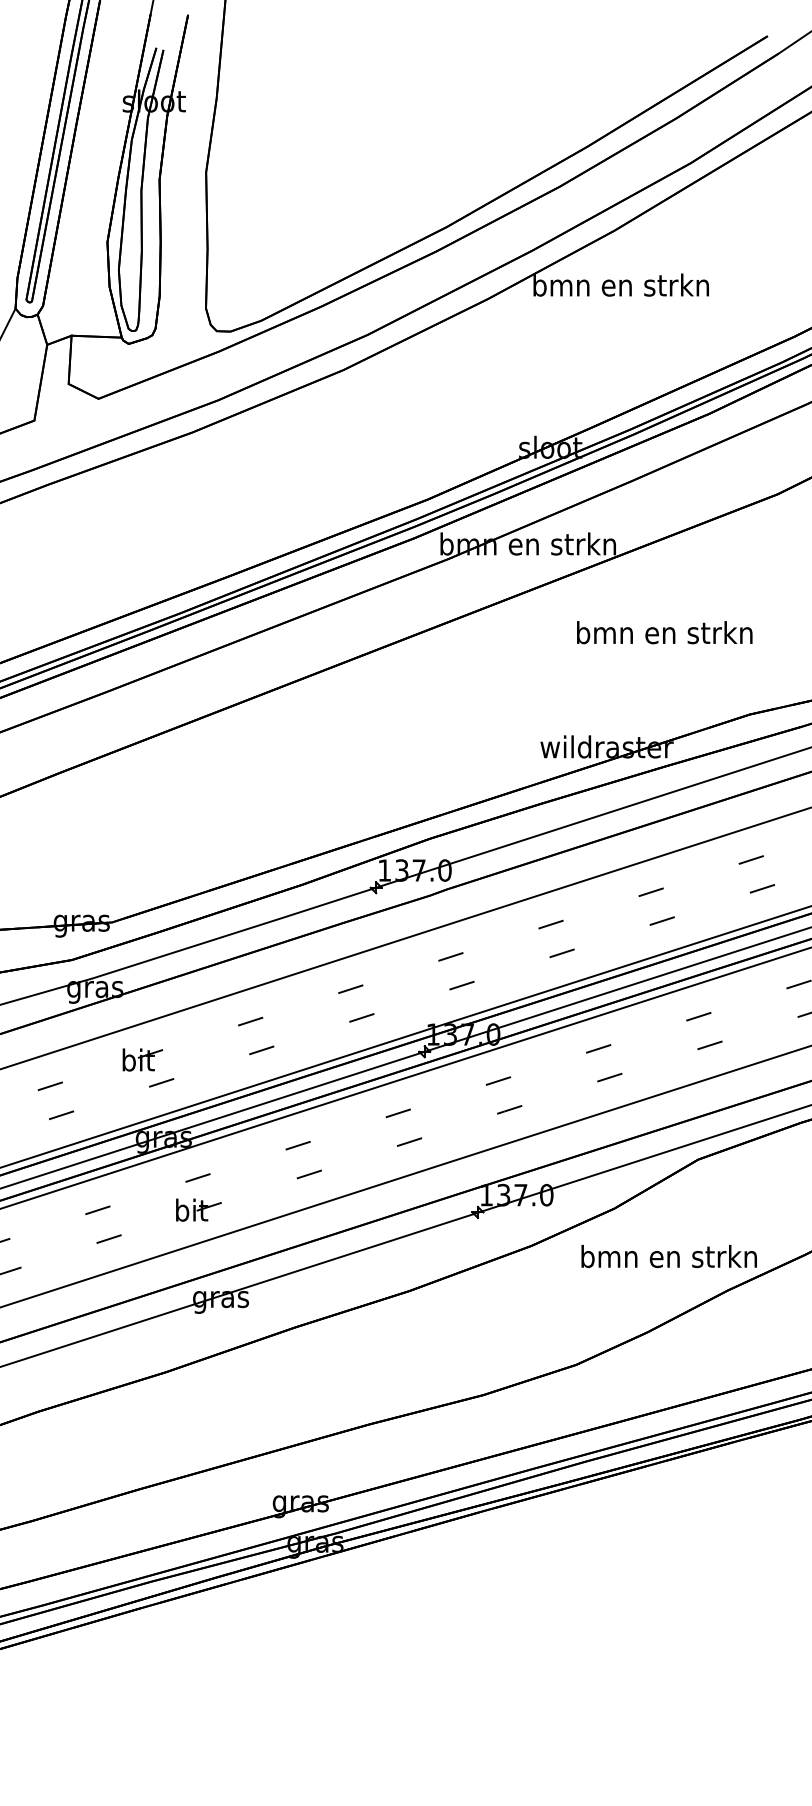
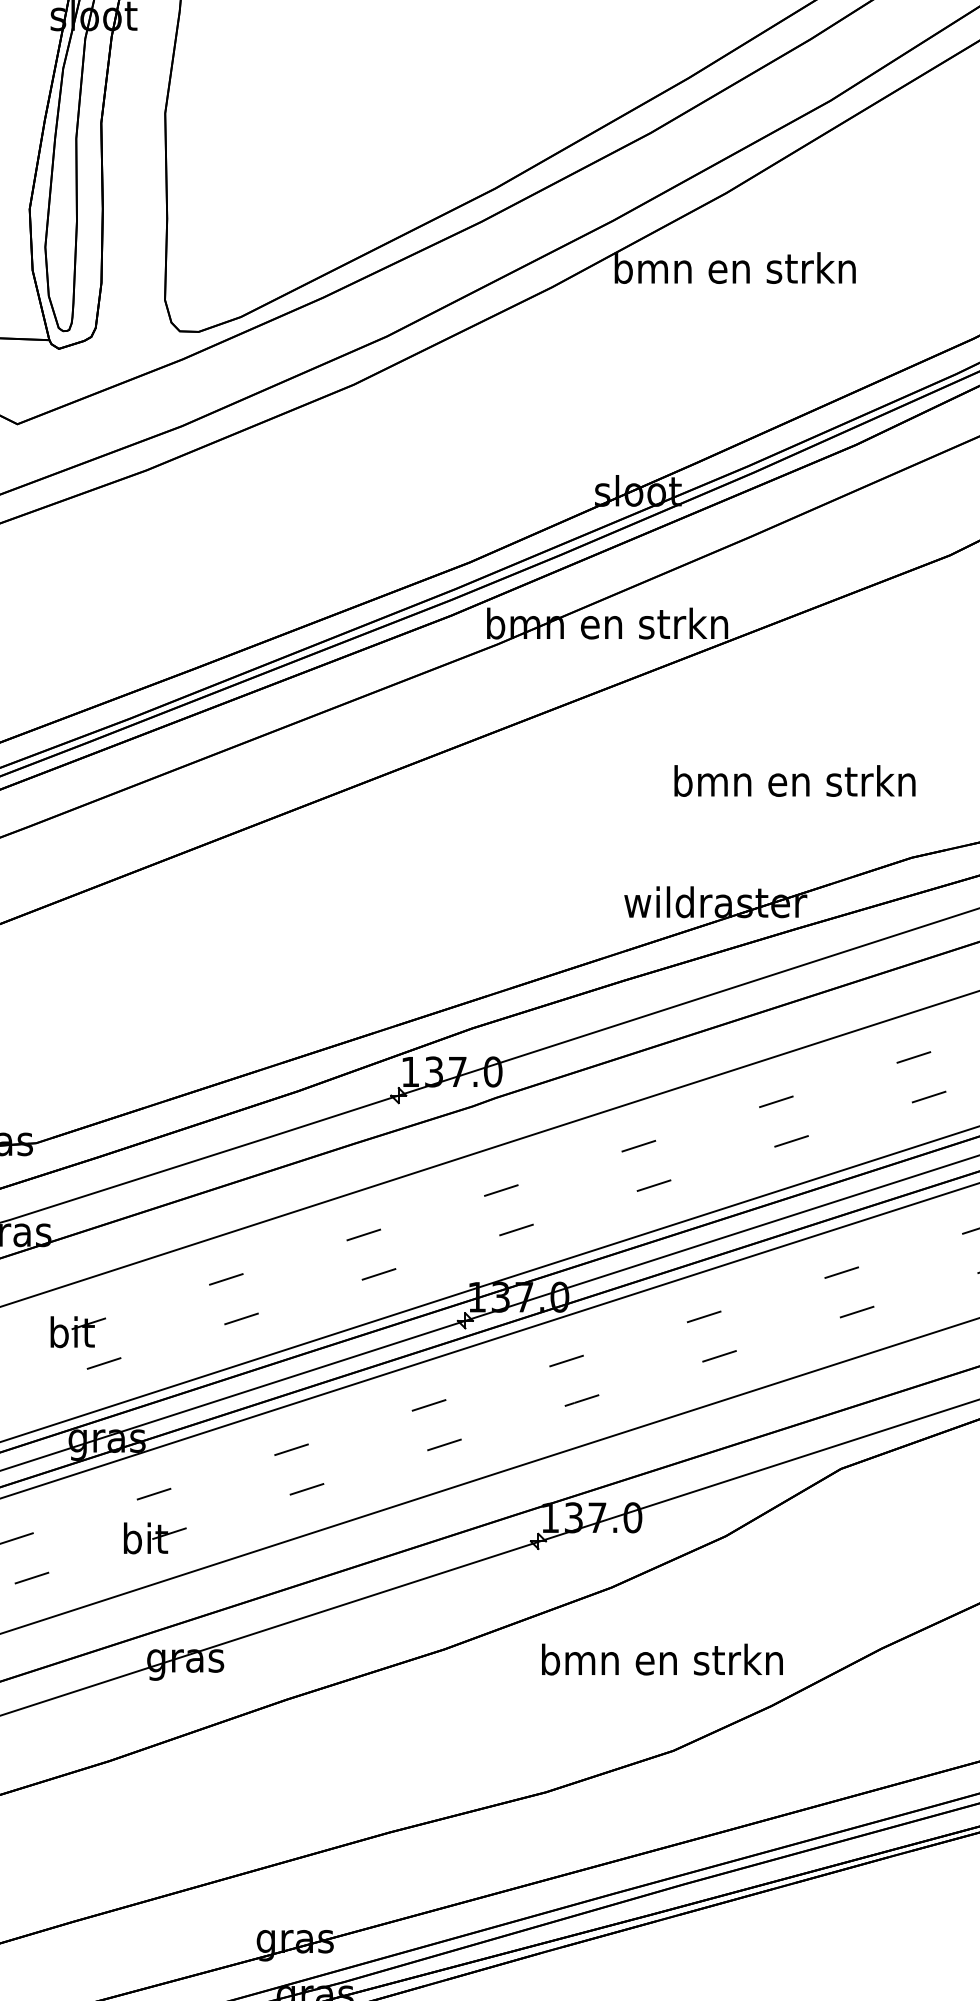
text: (664, 632) -> (794, 780), moved
text: (668, 1256) -> (661, 1659), moved

